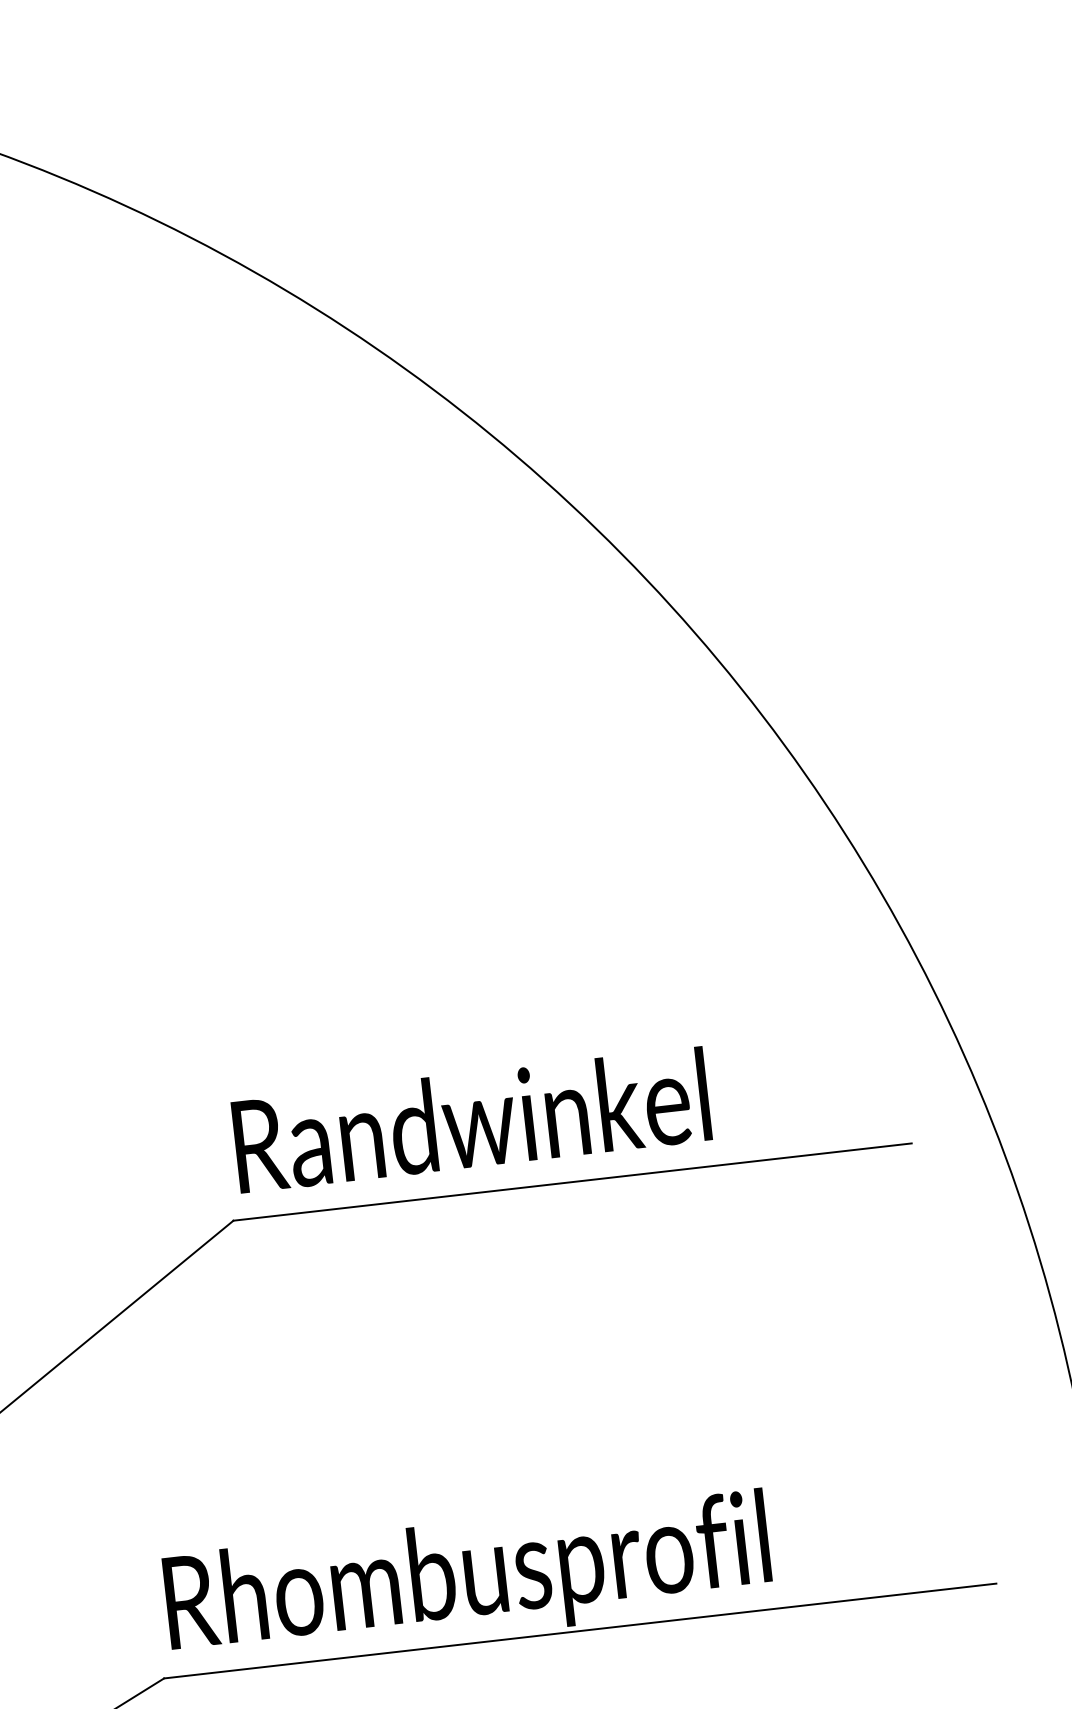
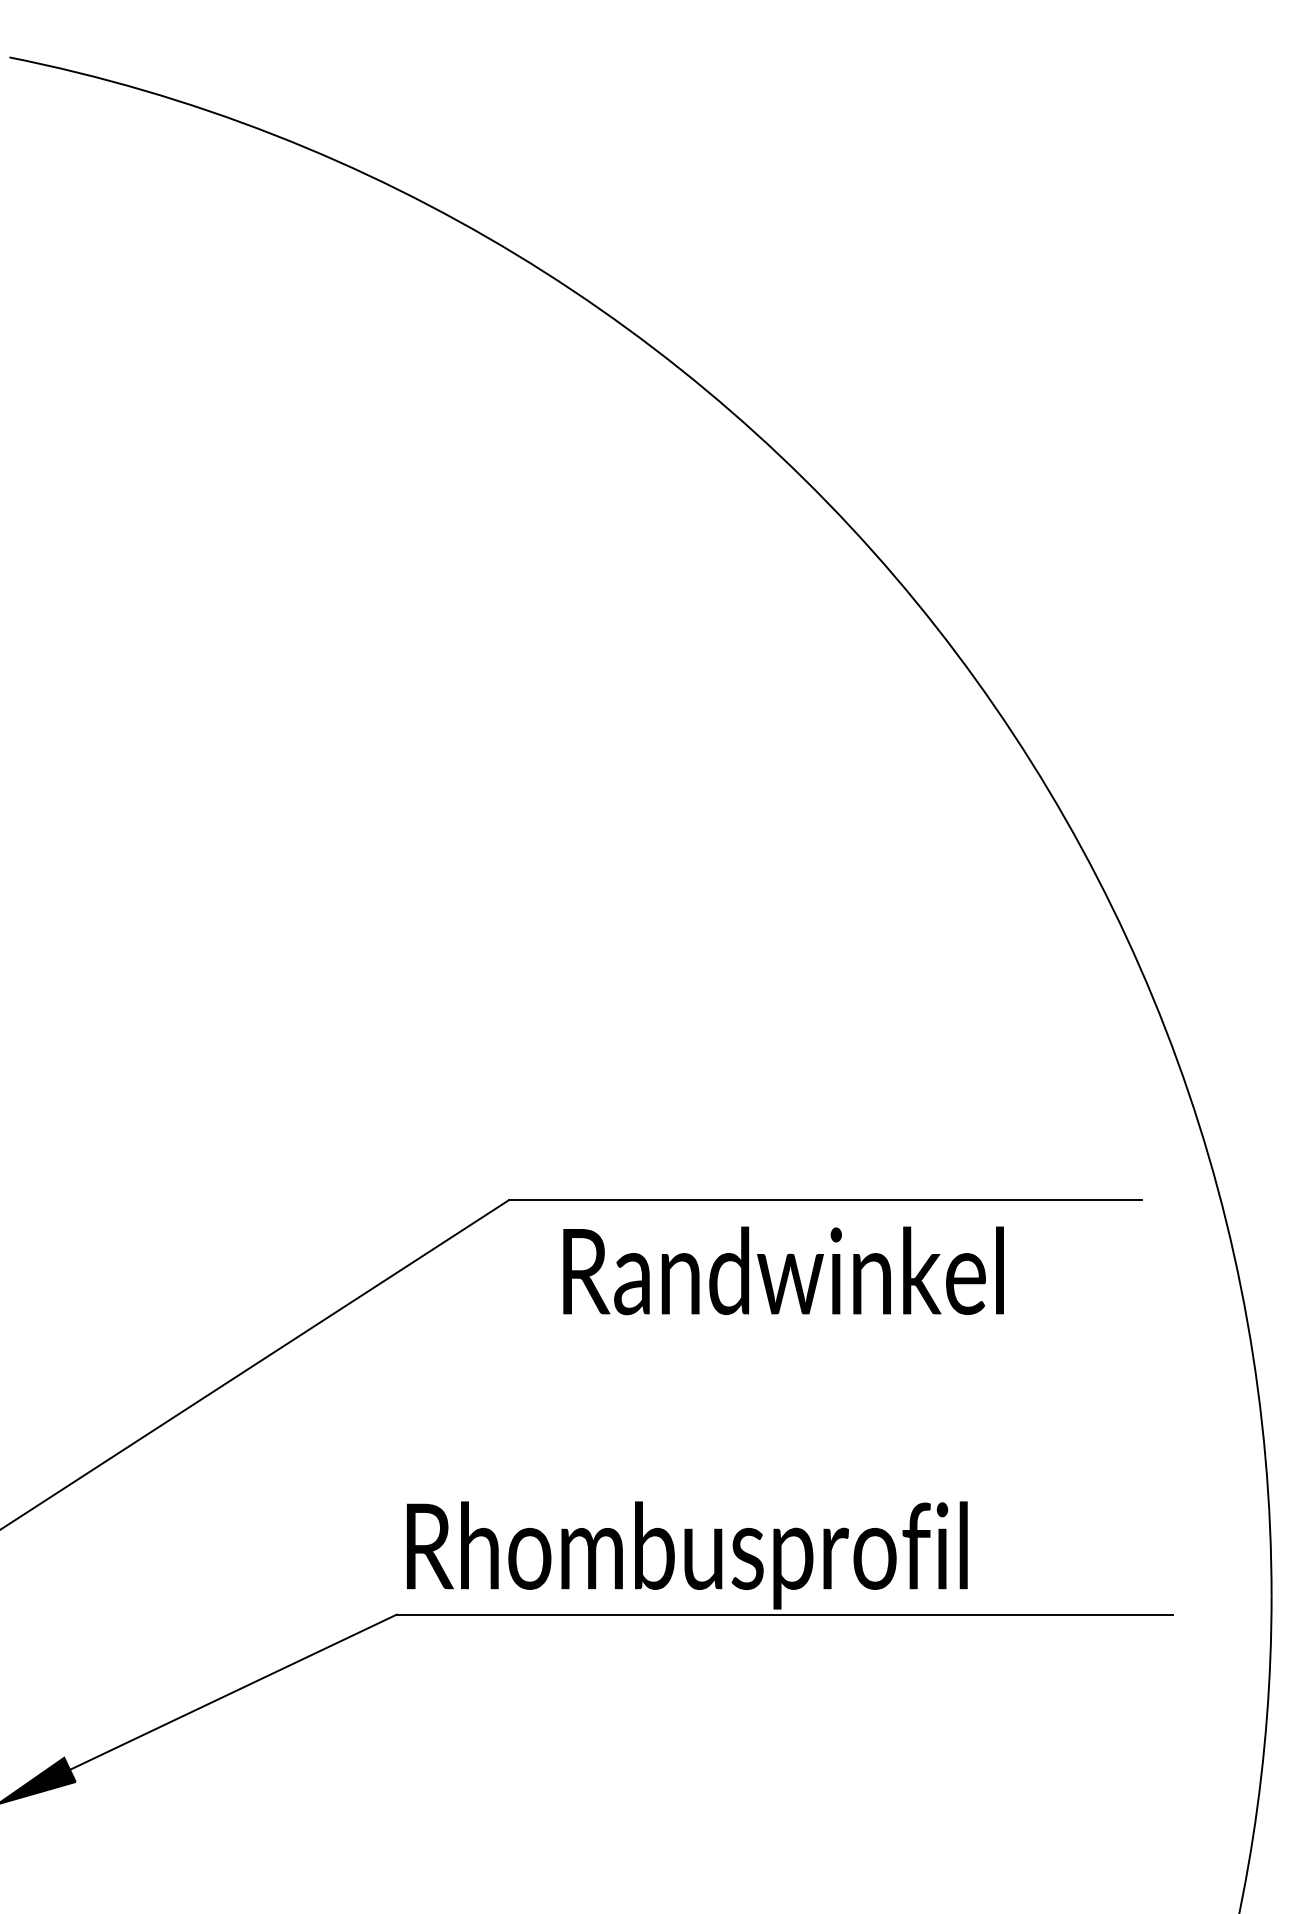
text: (471, 1119) -> (783, 1270), moved

